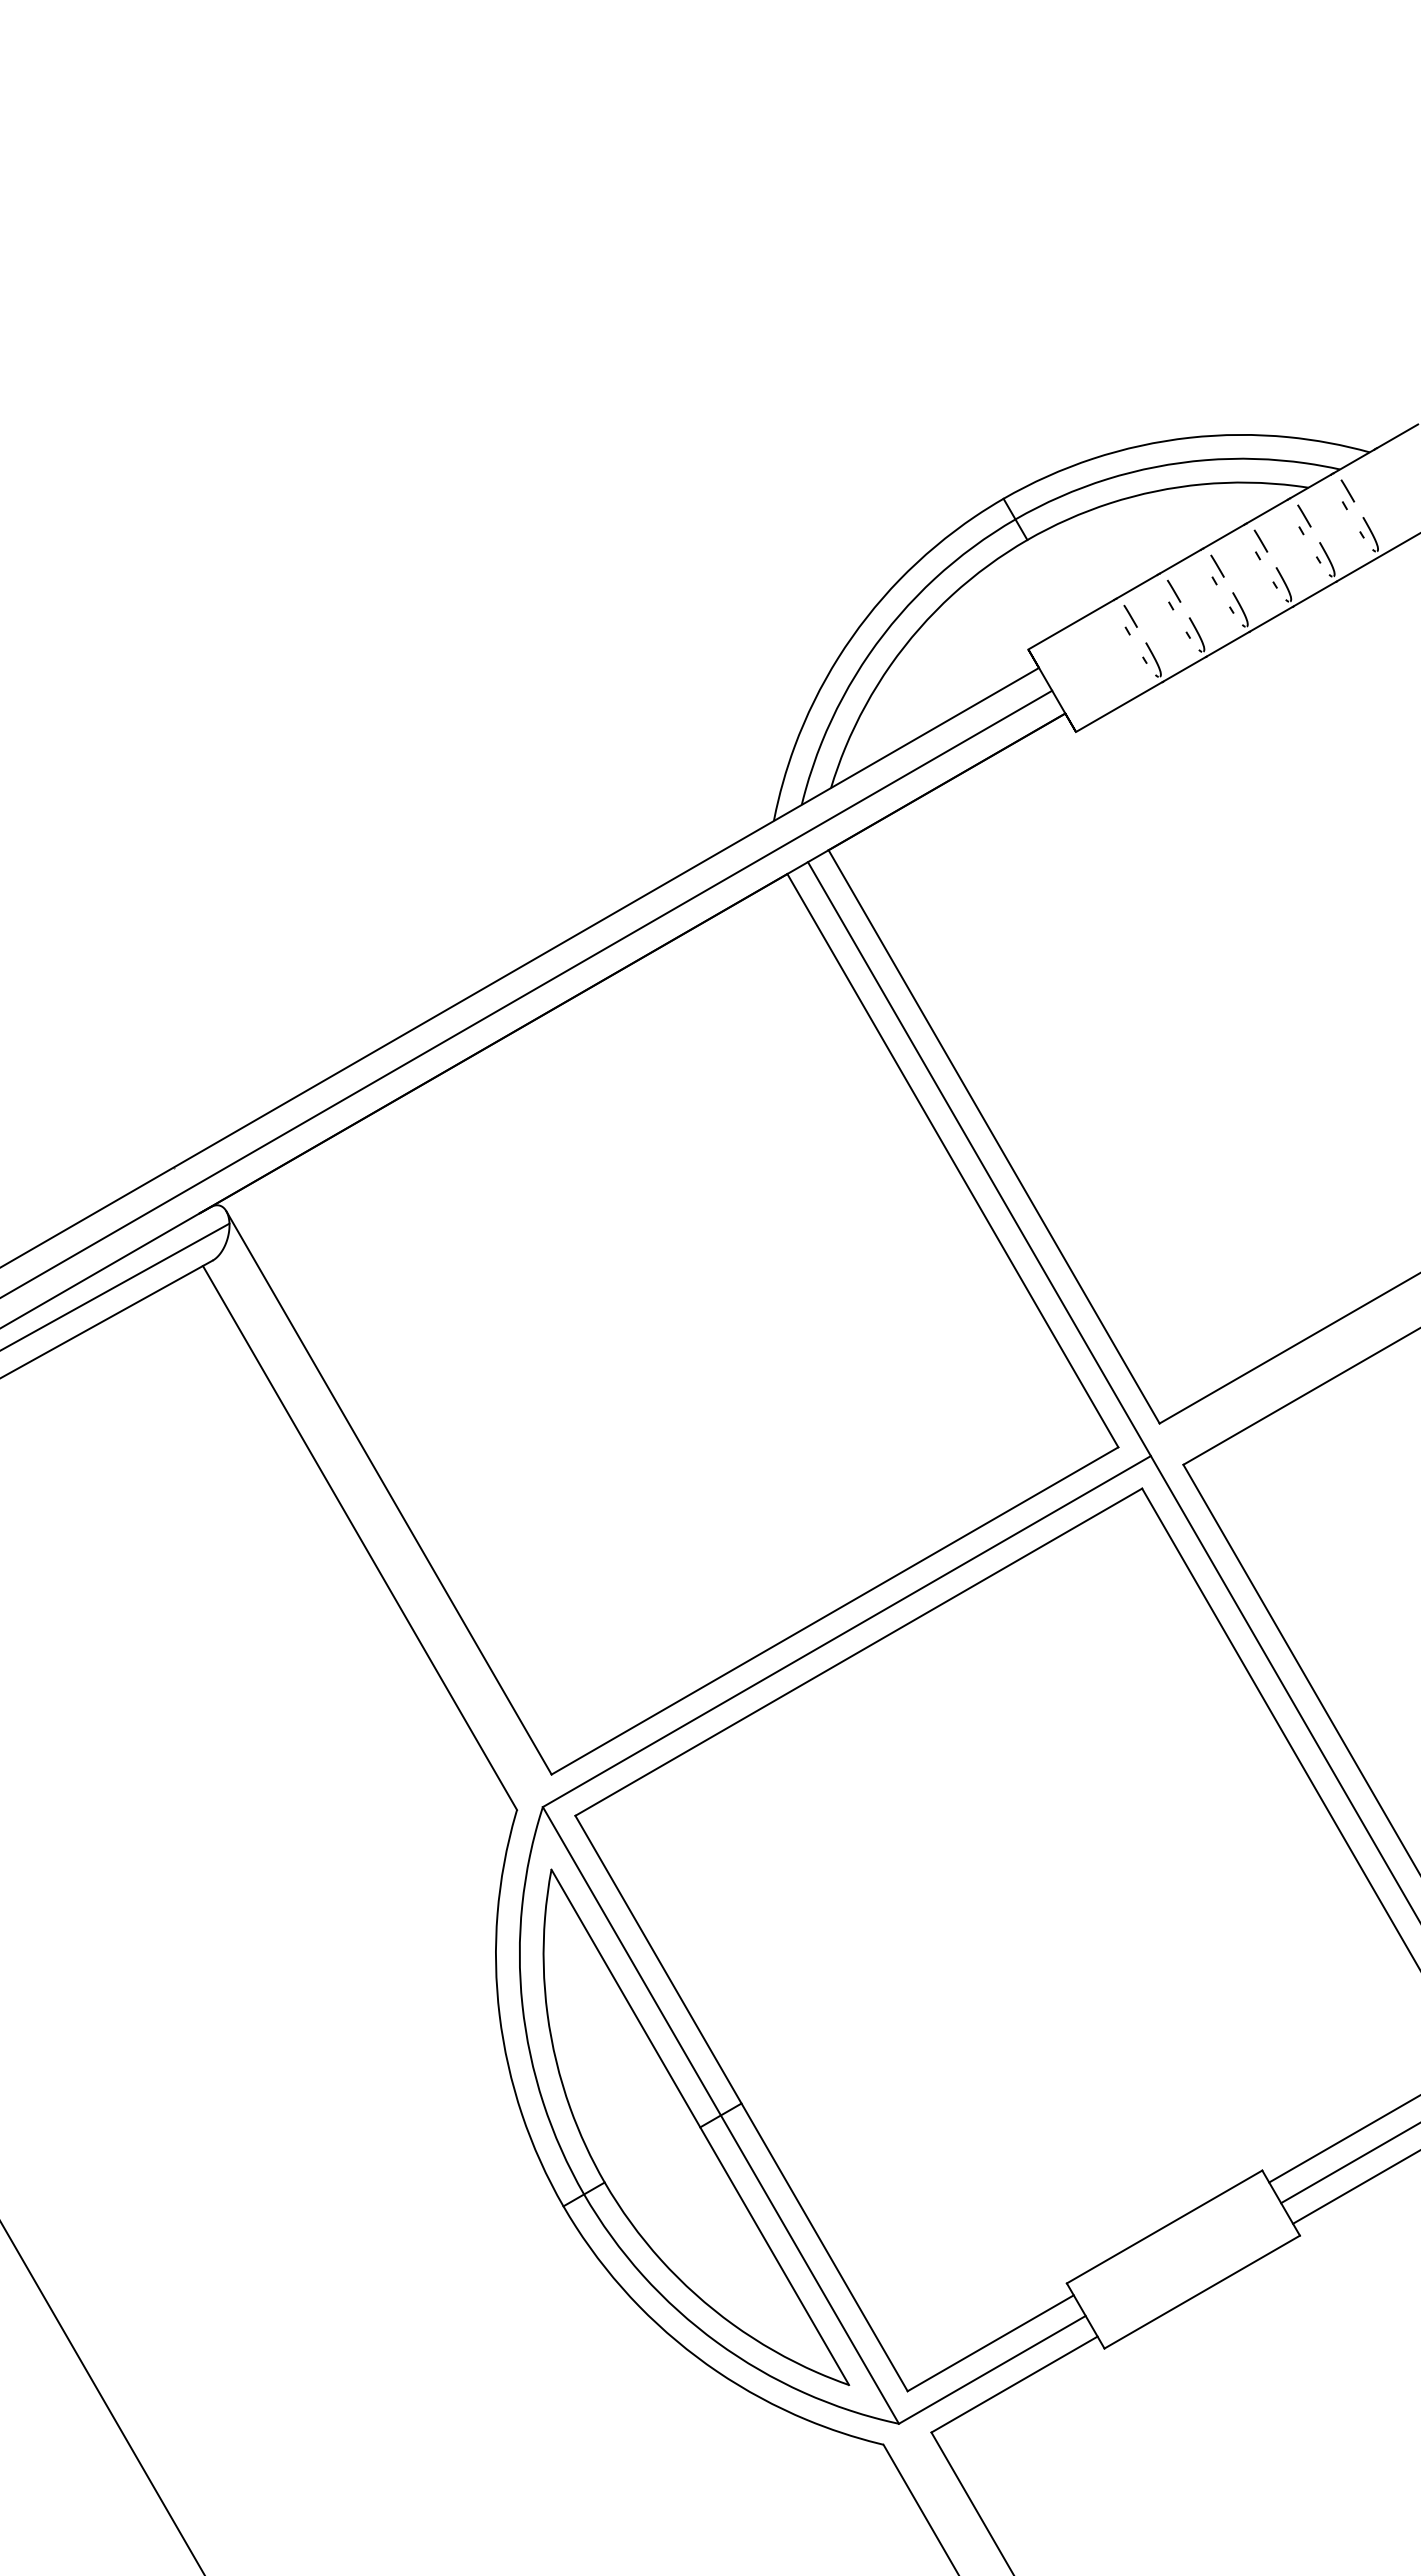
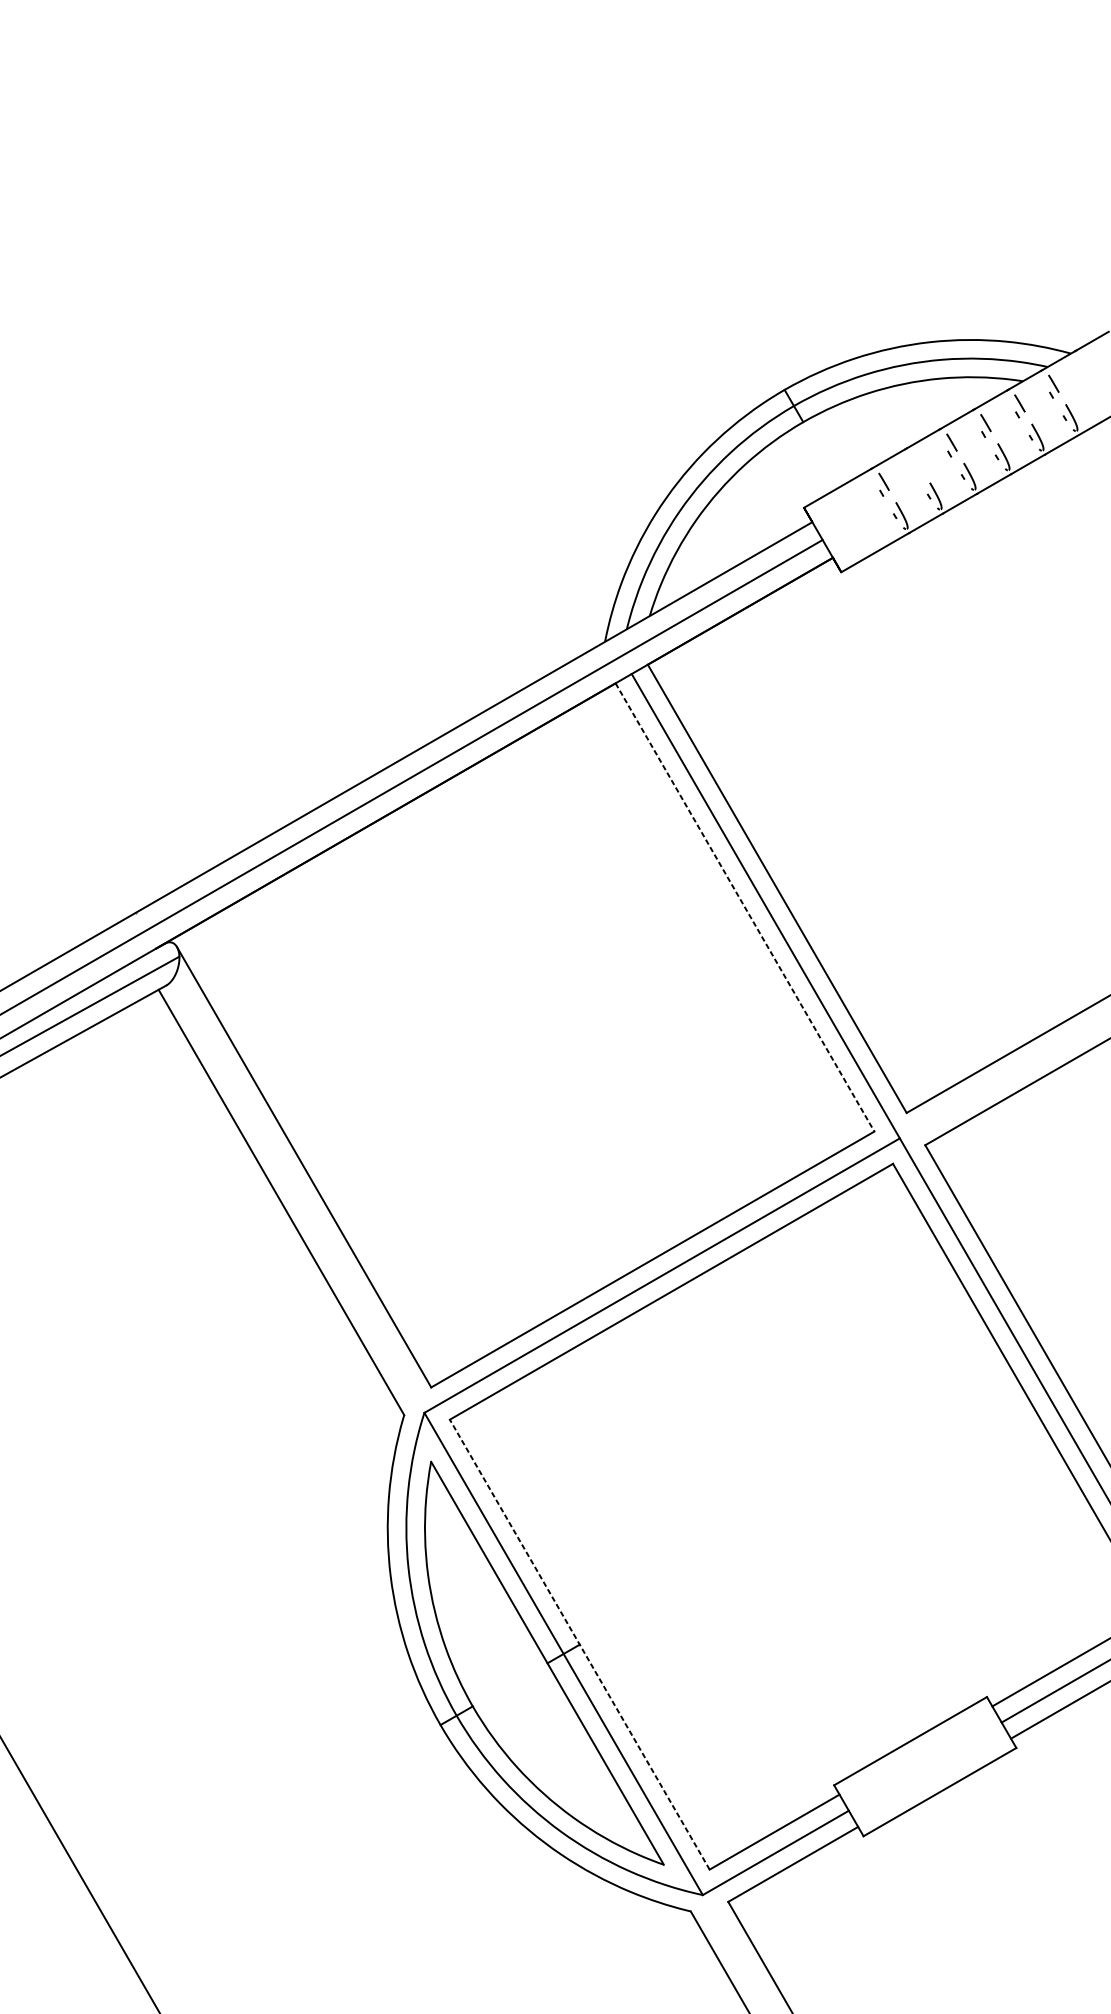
part: (1173, 594) -> (917, 464), removed
line: (952, 1160) -> (744, 907), solid -> dashed
line: (741, 2103) -> (579, 1644), solid -> dashed

